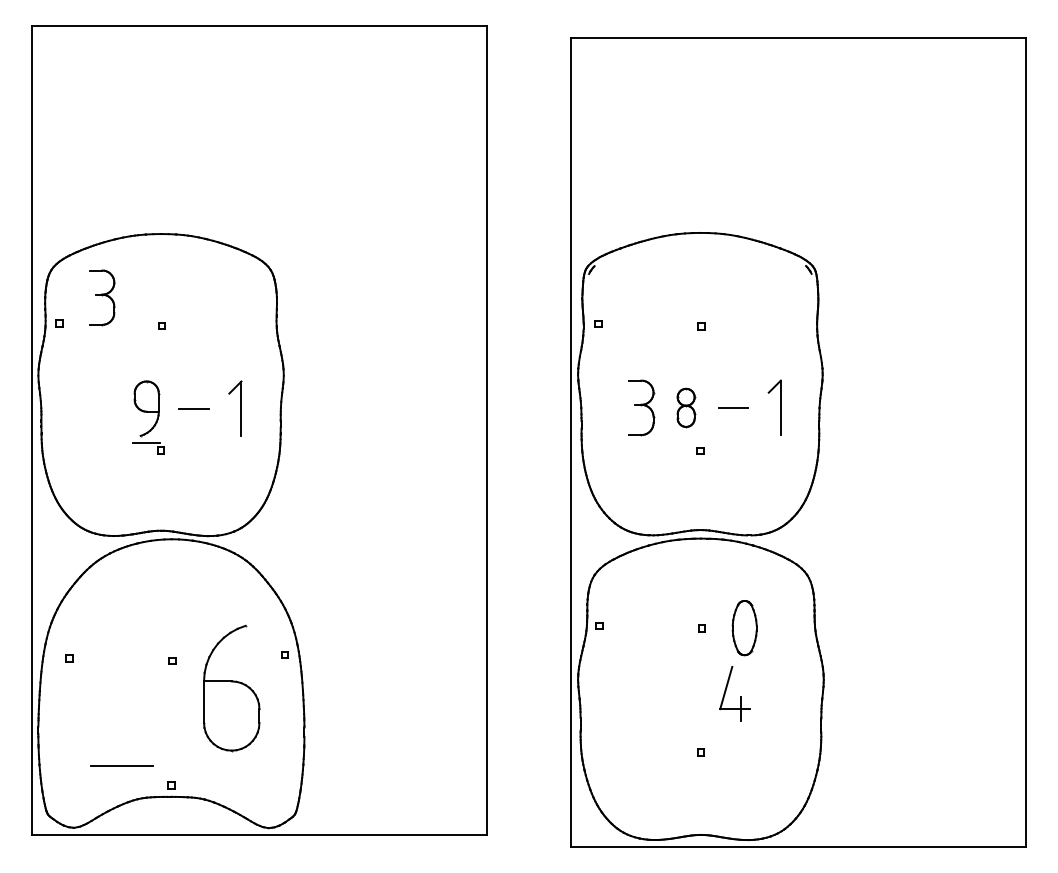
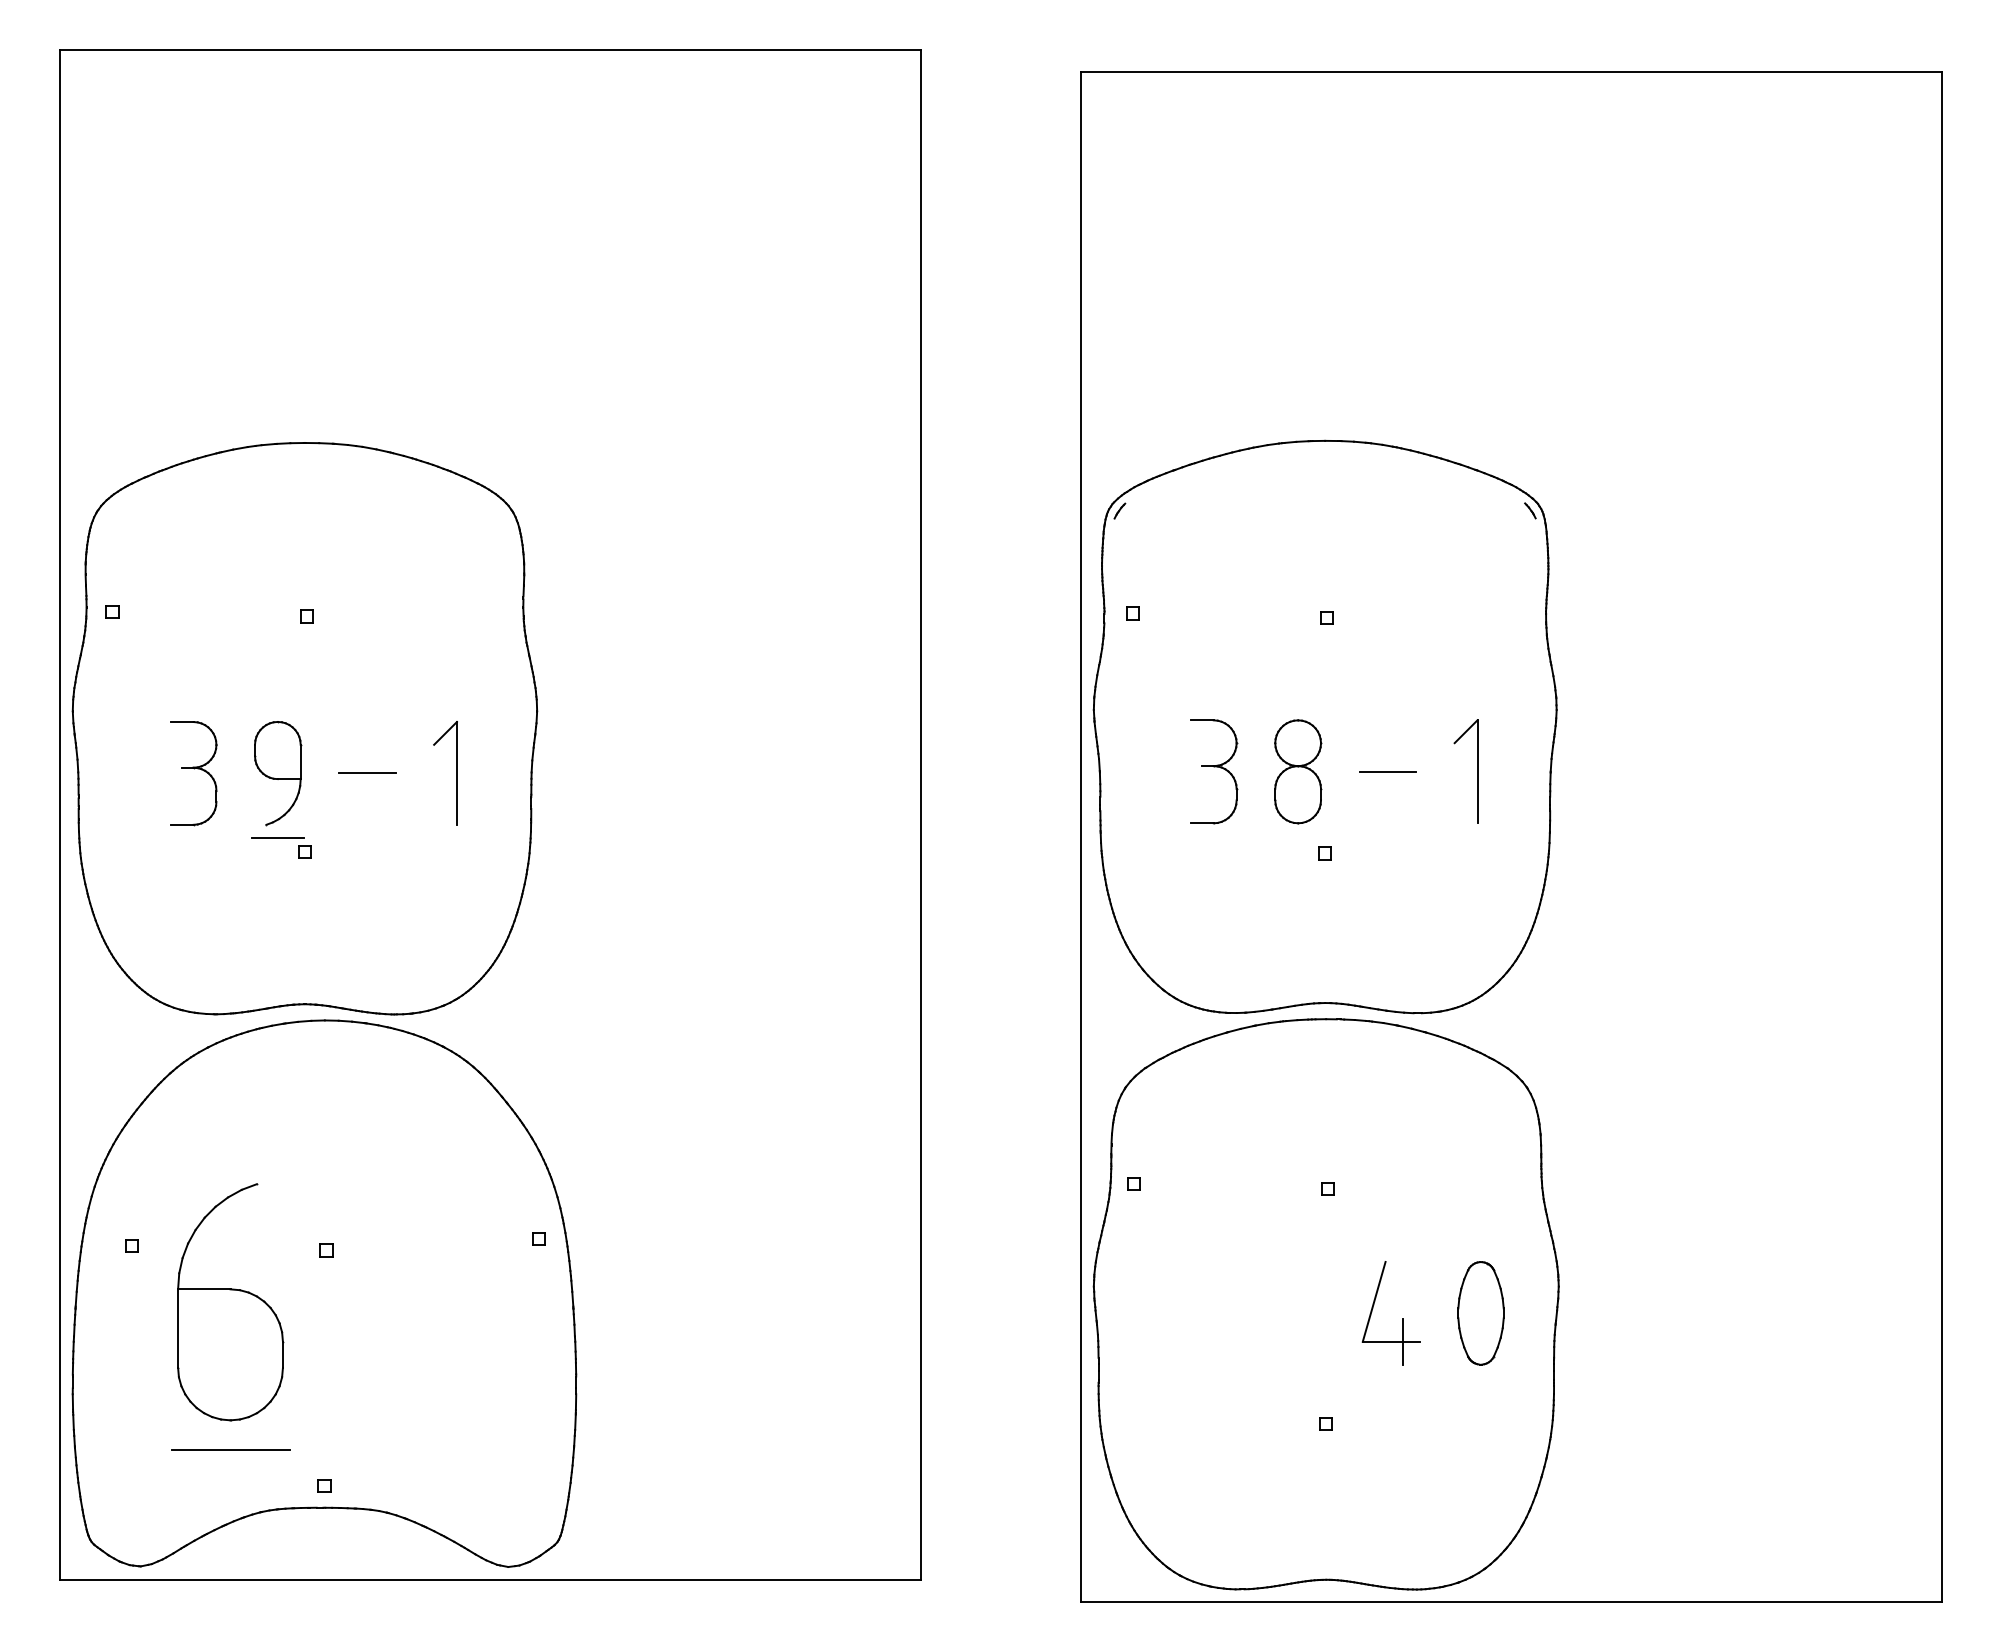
part: (102, 297) -> (194, 773), moved
part: (686, 407) -> (1298, 771), size x1.43
part: (744, 628) -> (1480, 1314), moved
part: (231, 688) -> (230, 1302), moved

